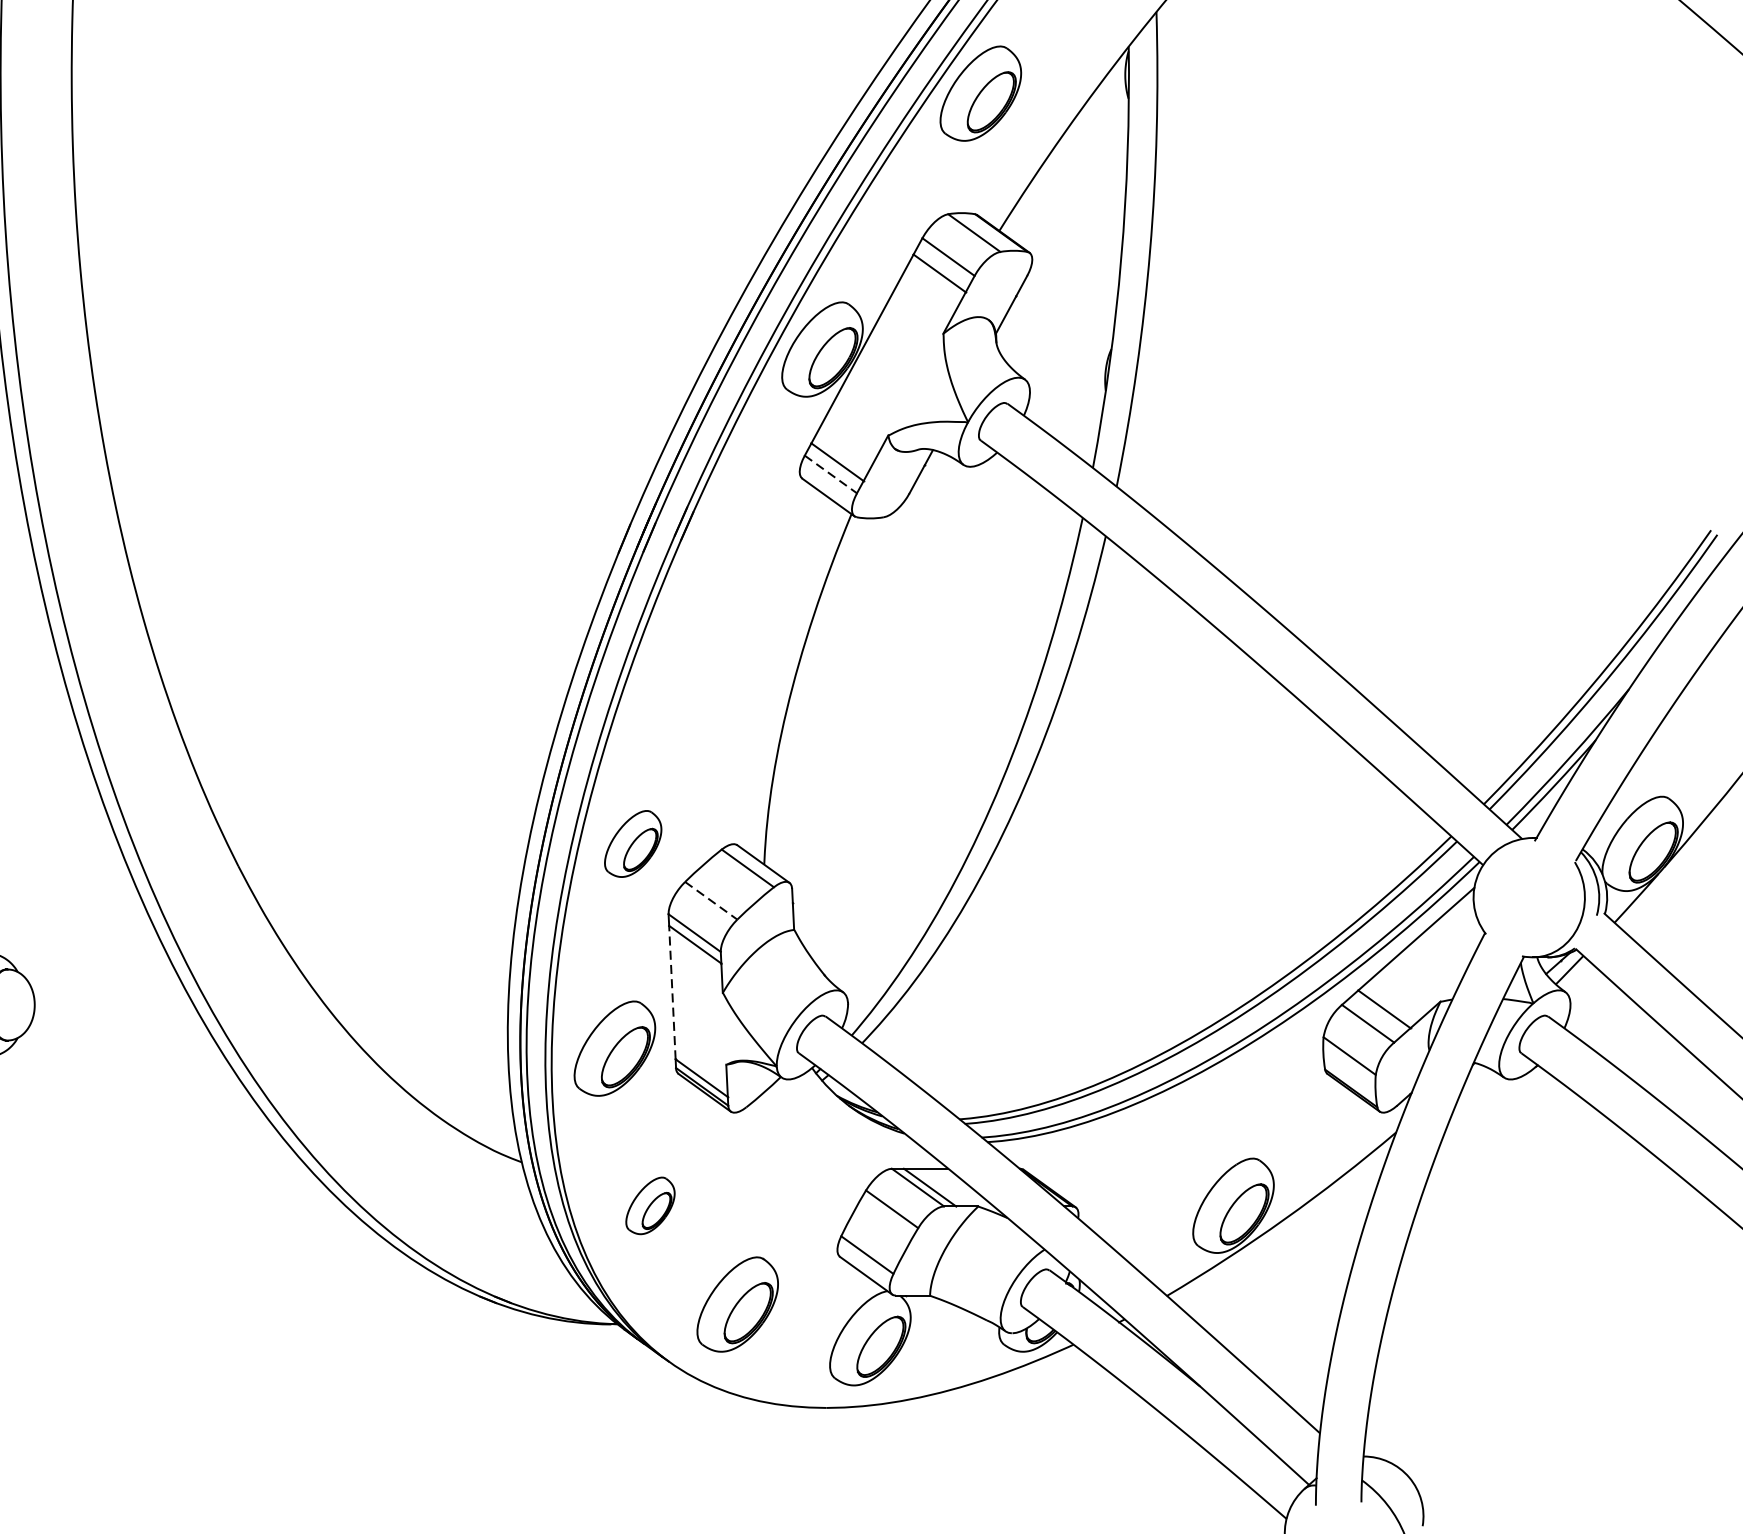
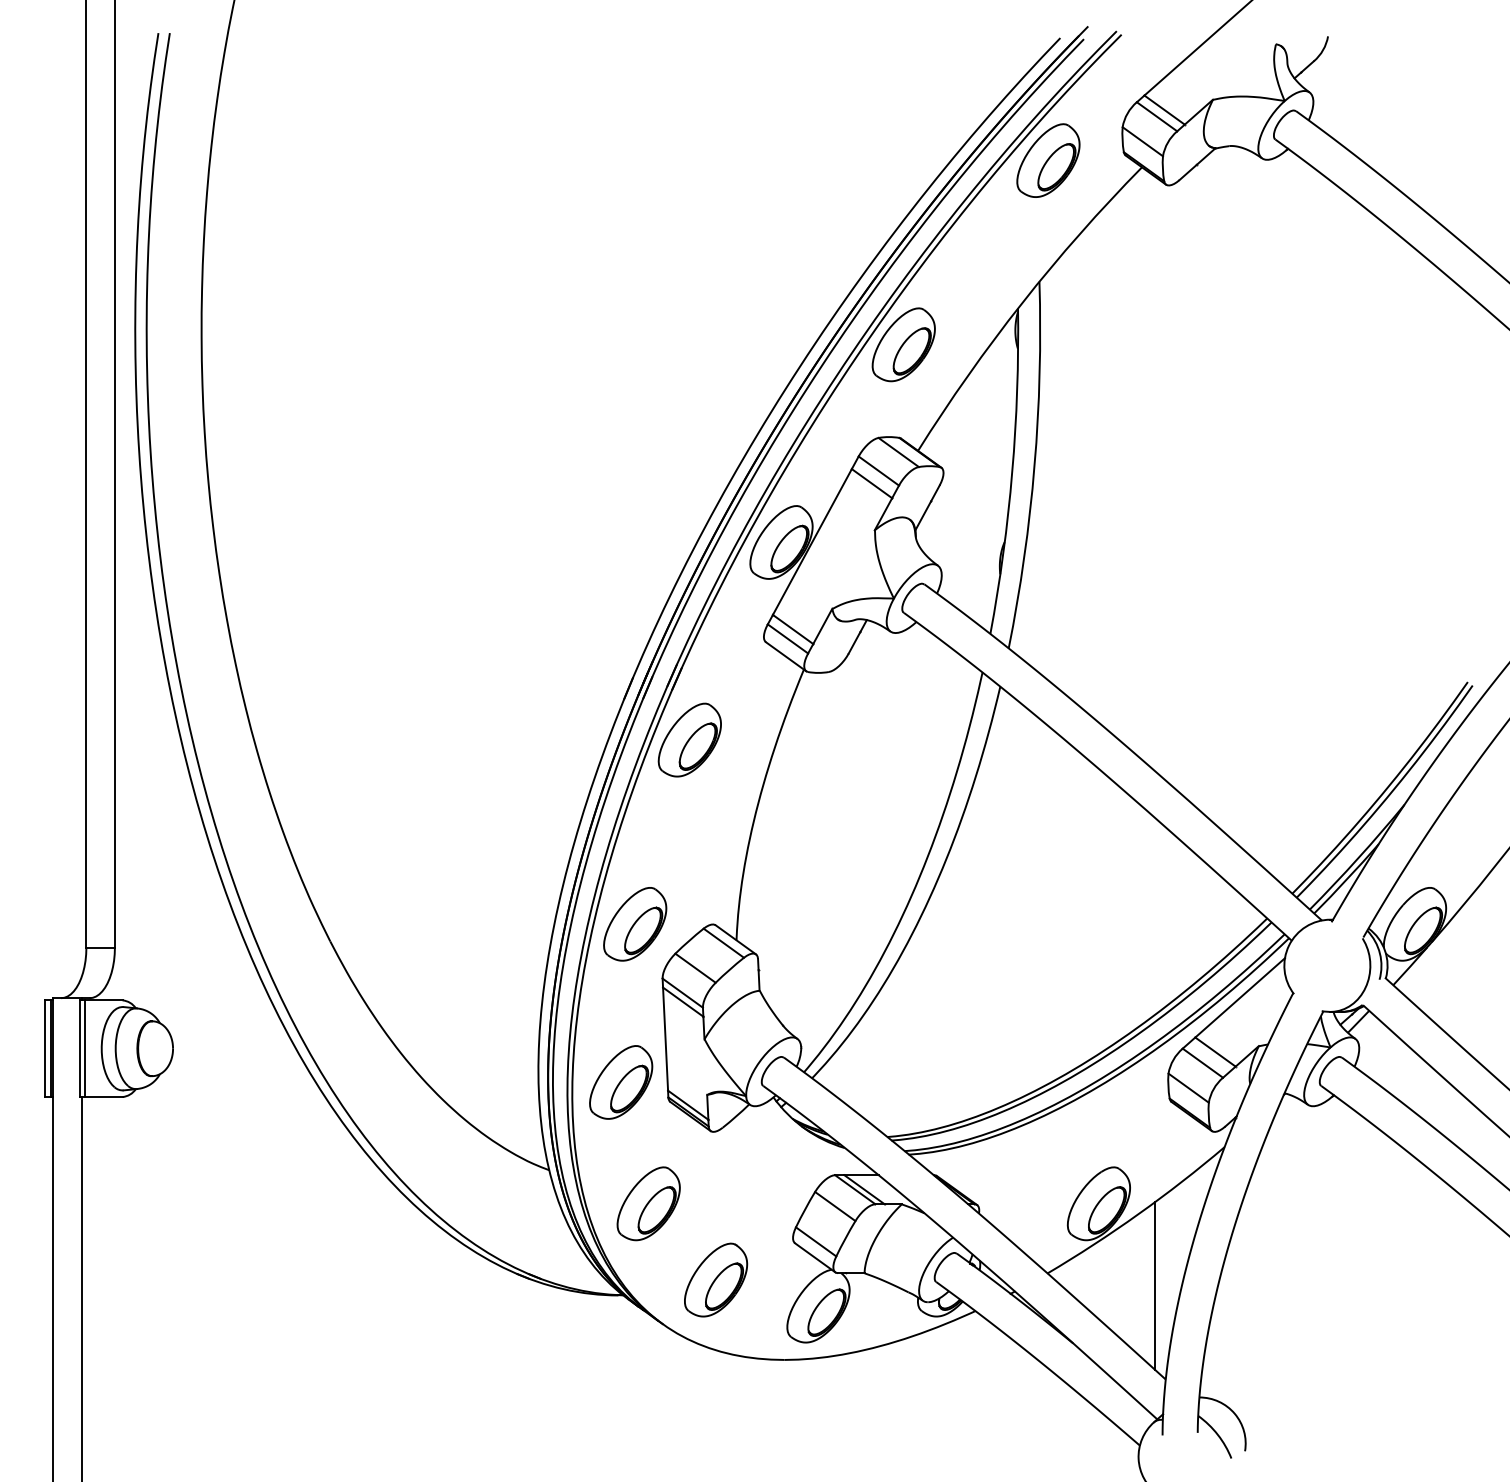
line: (830, 473) -> (787, 638), dashed -> solid
part: (703, 604) -> (689, 739), added
part: (633, 844) -> (635, 924), size x1.43
line: (711, 901) -> (695, 968), dashed -> solid
line: (672, 993) -> (665, 1039), dashed -> solid
part: (650, 1205) -> (648, 1203), size x1.67
line: (1305, 1311) -> (1154, 1285), added

